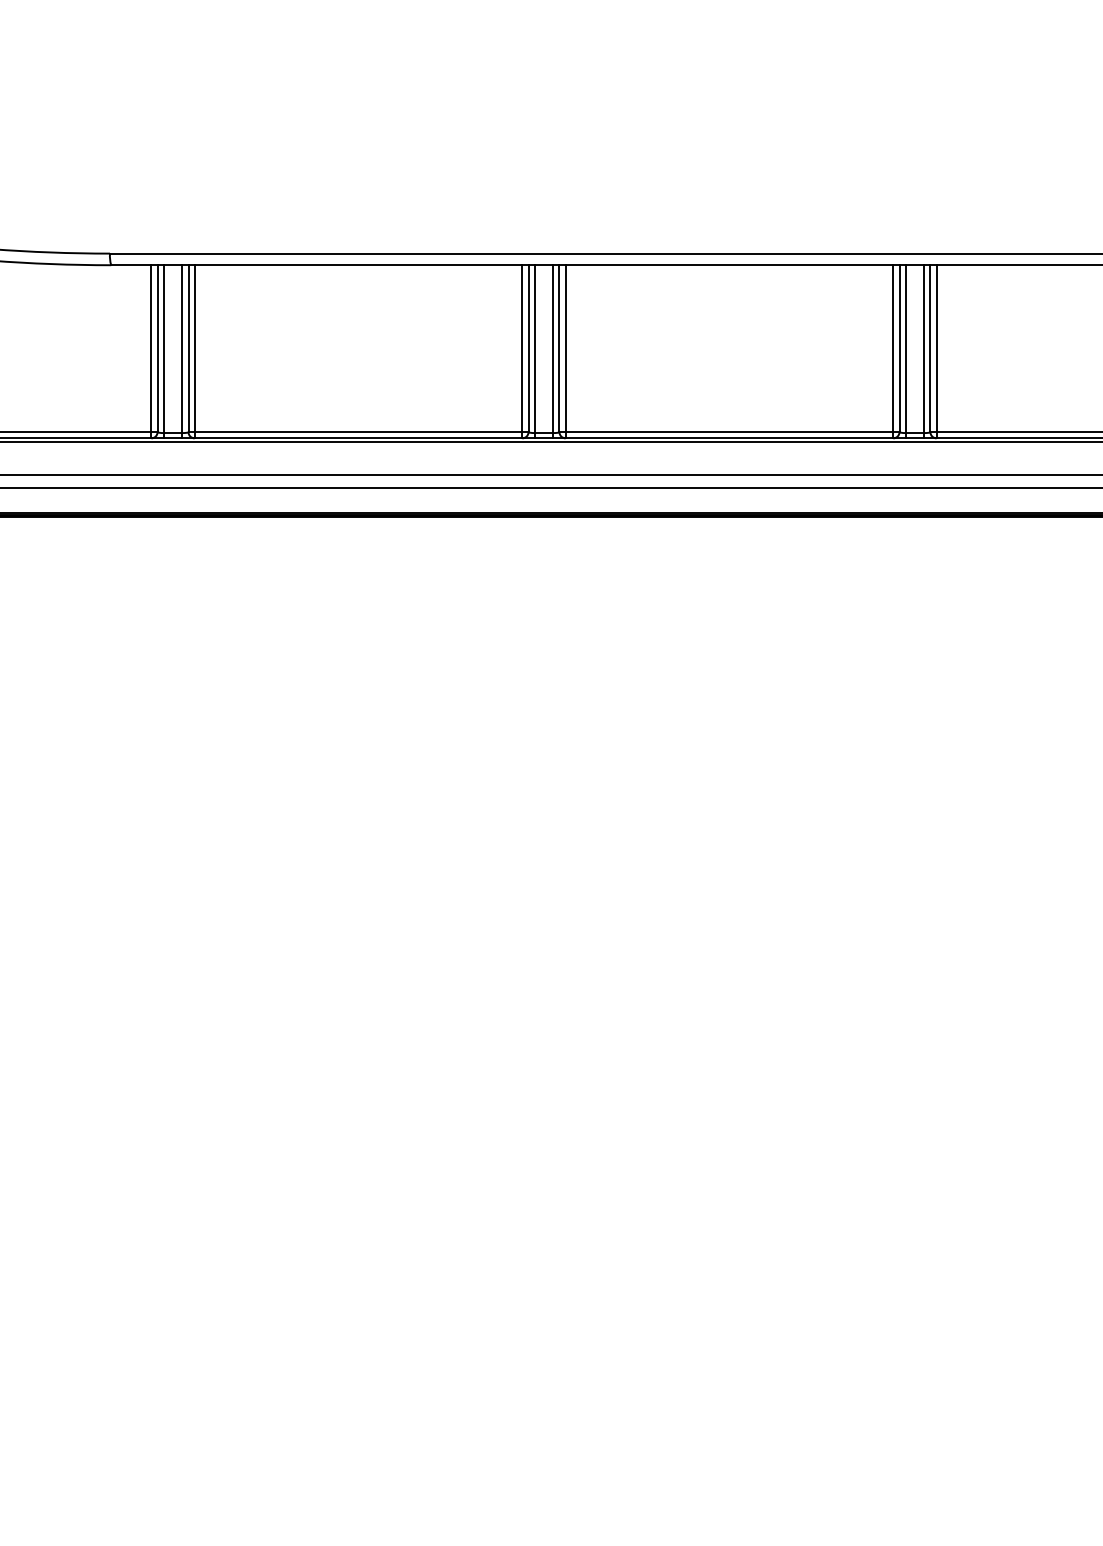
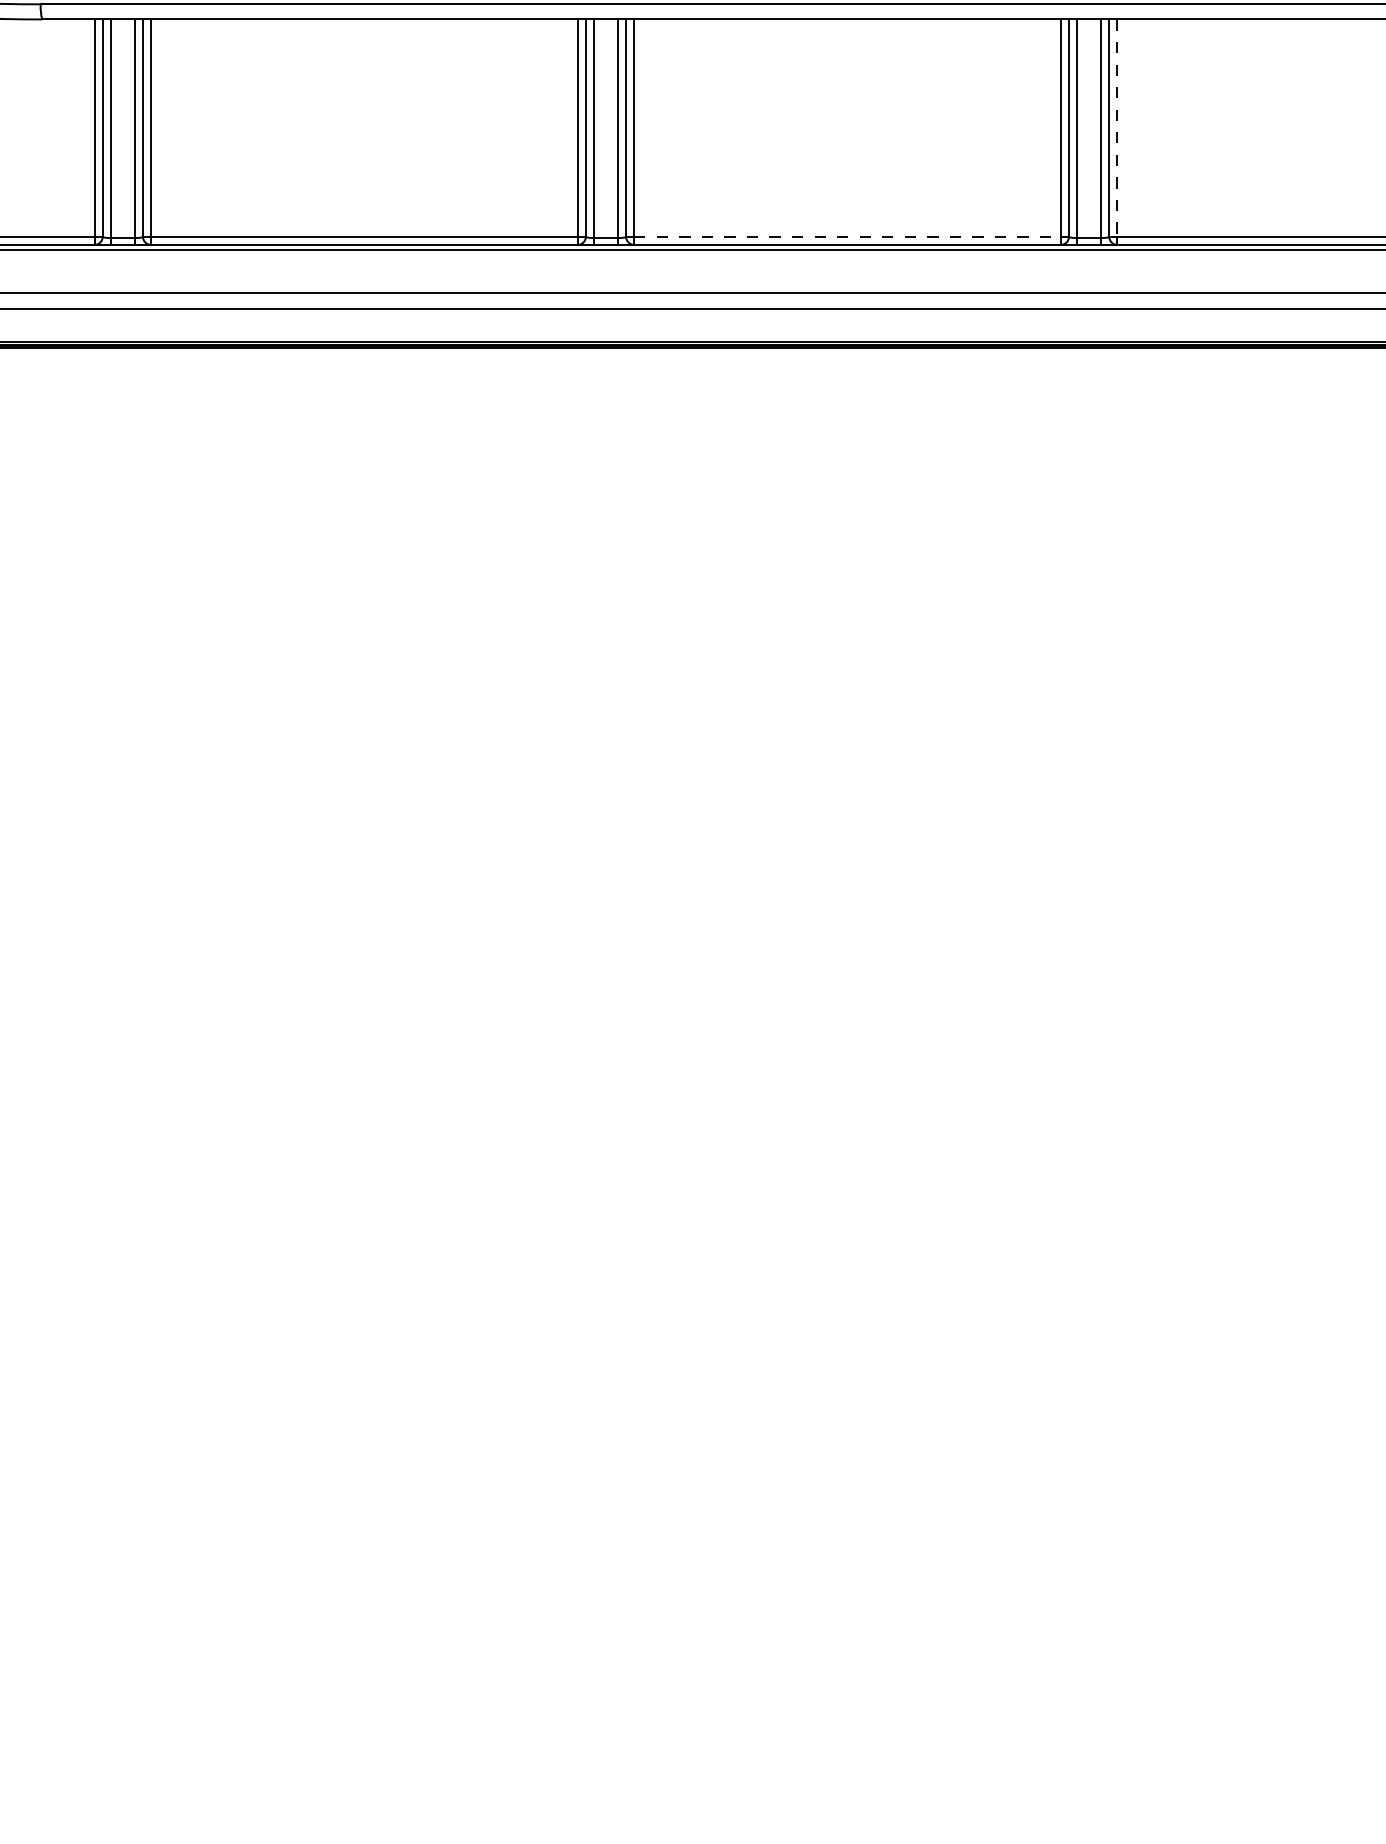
line: (936, 349) -> (1117, 129), solid -> dashed
line: (729, 432) -> (847, 237), solid -> dashed

